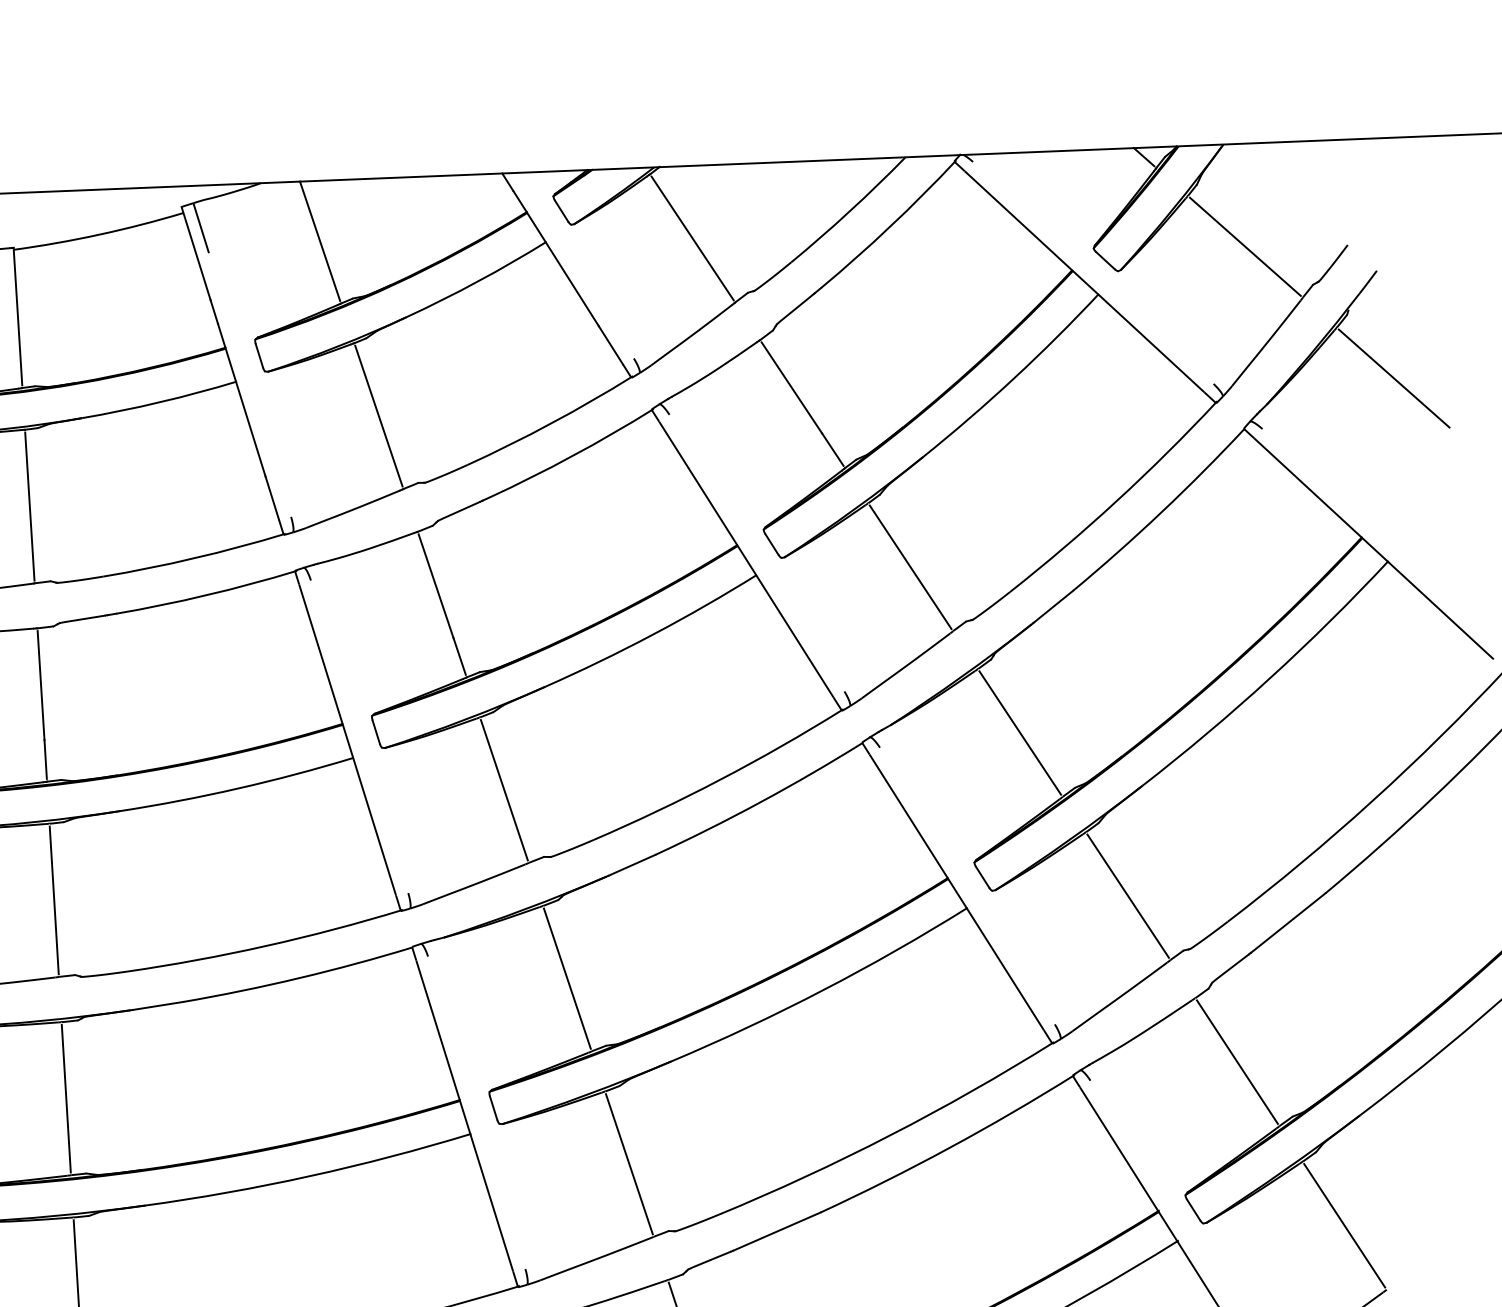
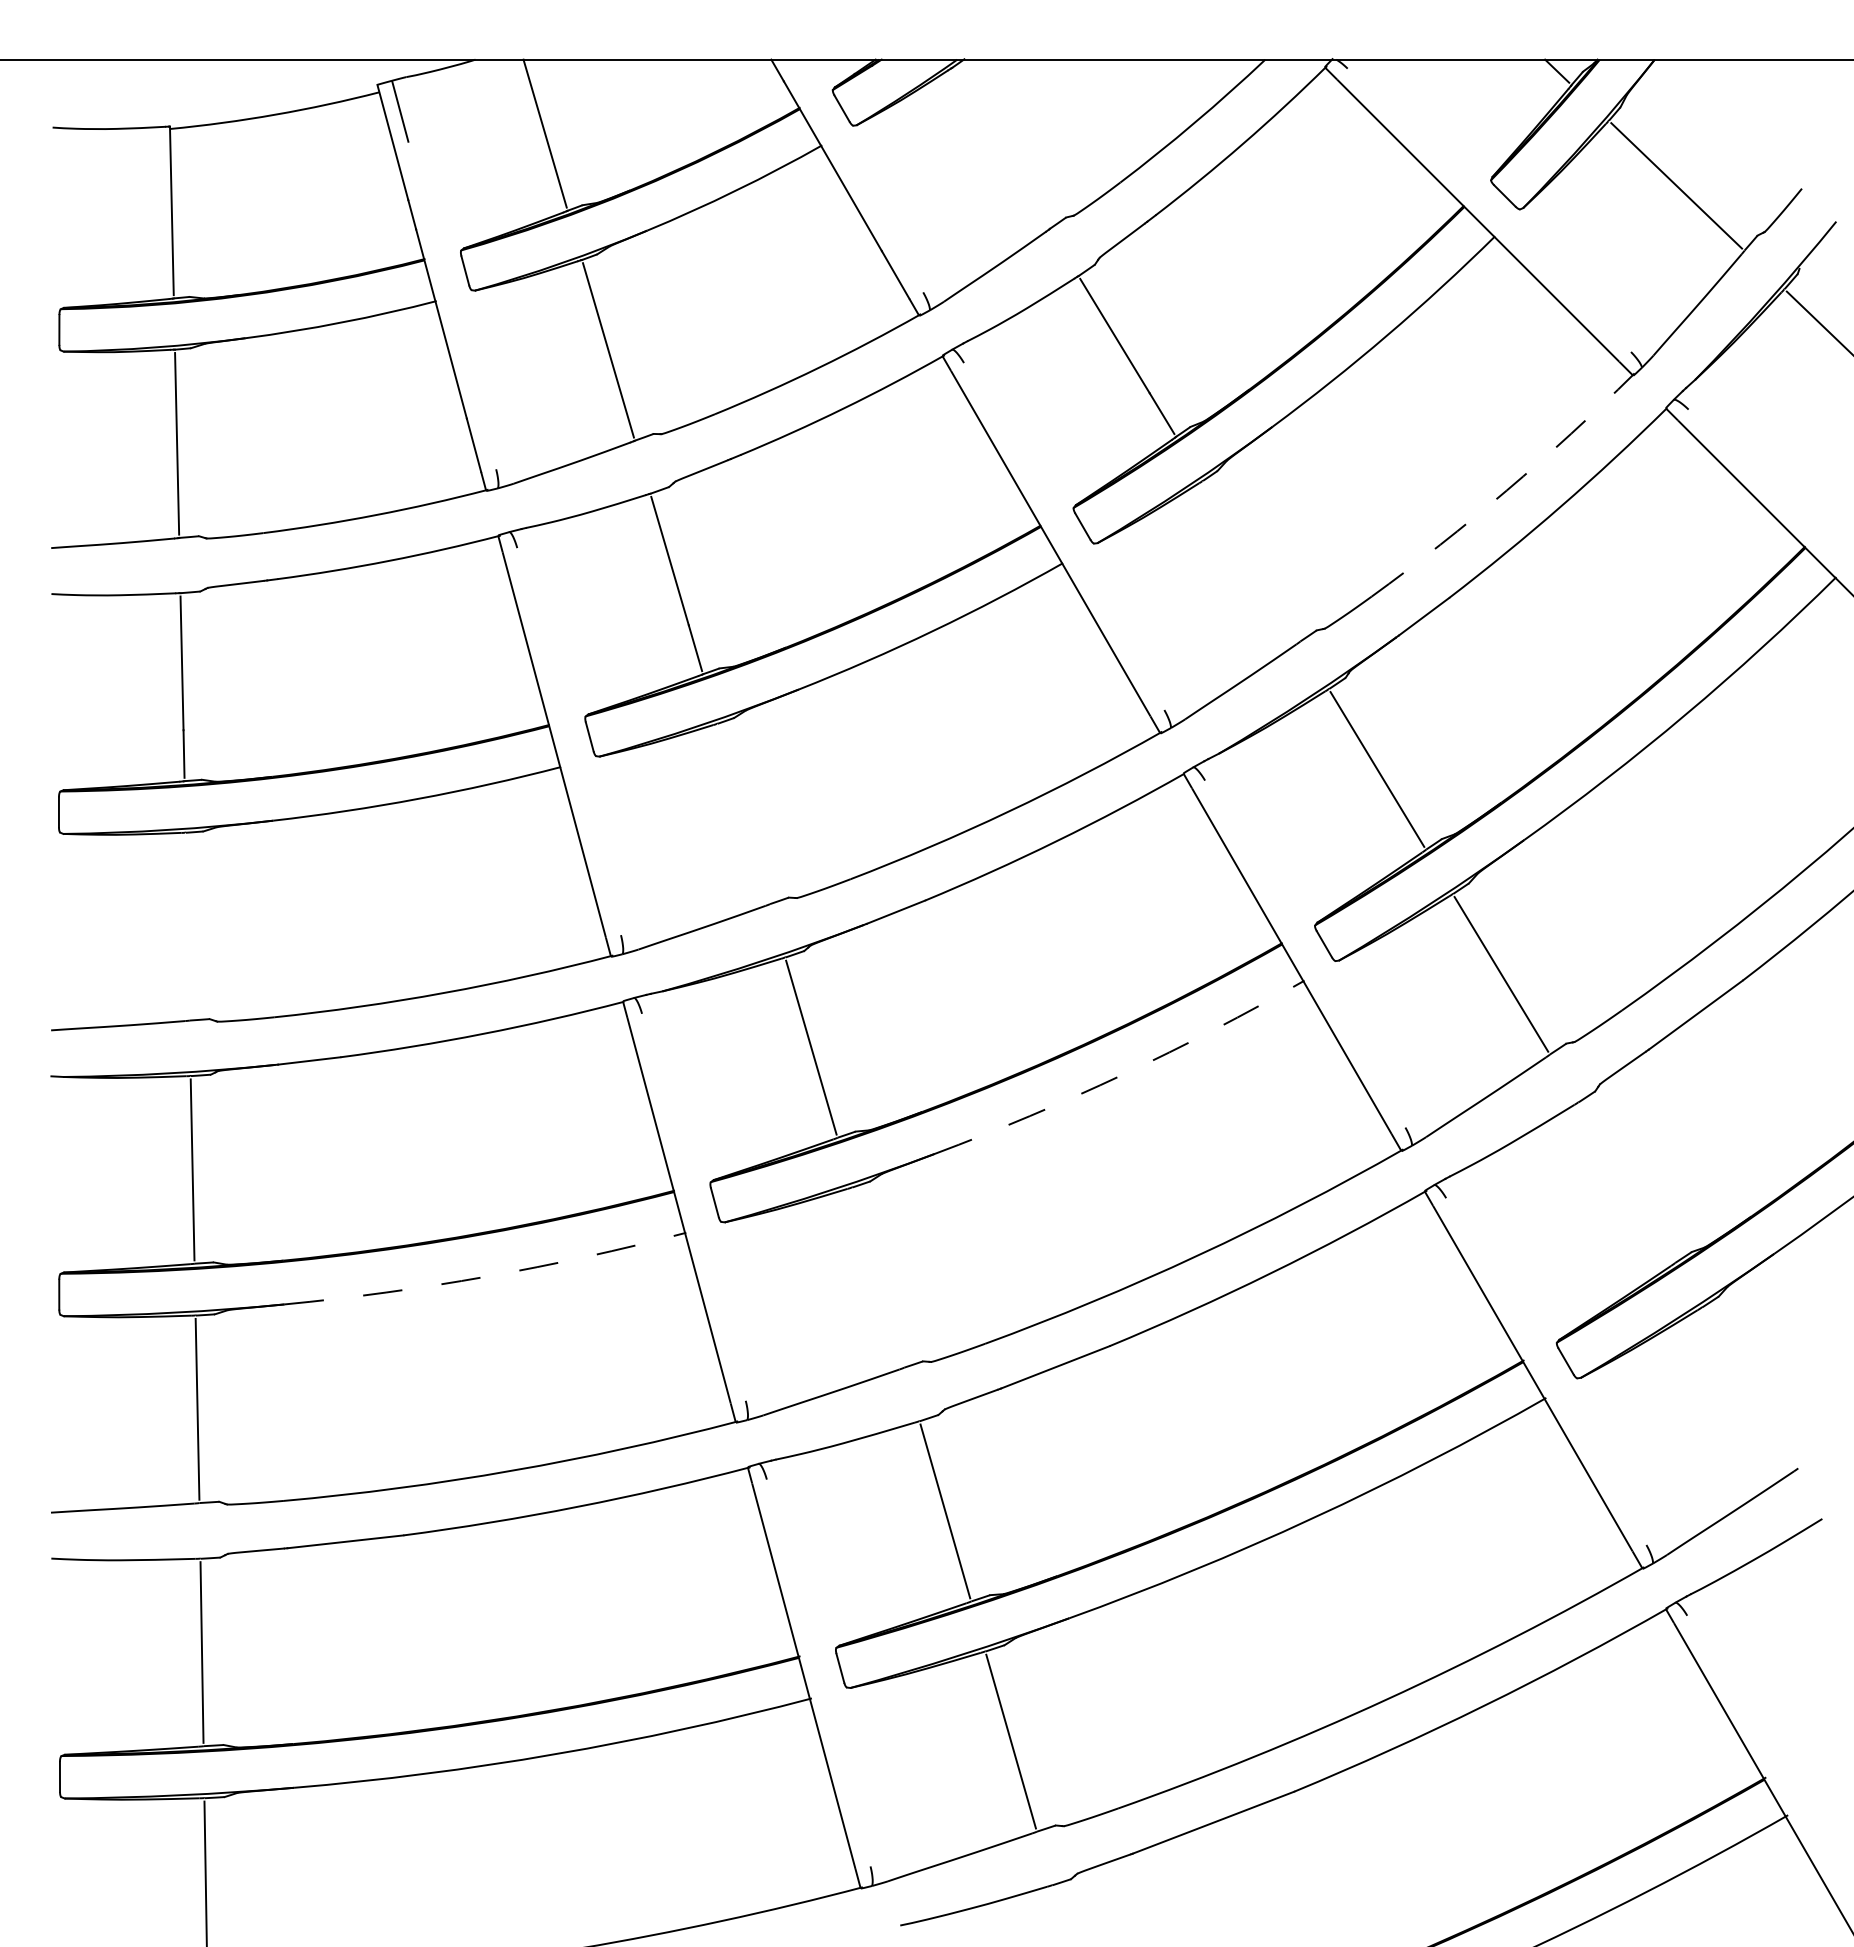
line: (692, 238) -> (1000, 148), removed
arc: (1116, 501) -> (1506, 490), solid -> dashed
line: (910, 566) -> (1251, 560), removed
line: (504, 790) -> (743, 814), removed
line: (54, 900) -> (187, 926), removed
arc: (823, 990) -> (1123, 1074), solid -> dashed
line: (1237, 1061) -> (1626, 1182), removed
line: (628, 1164) -> (877, 1277), removed
arc: (309, 1176) -> (486, 1276), solid -> dashed
line: (1344, 1225) -> (1749, 1387), removed

